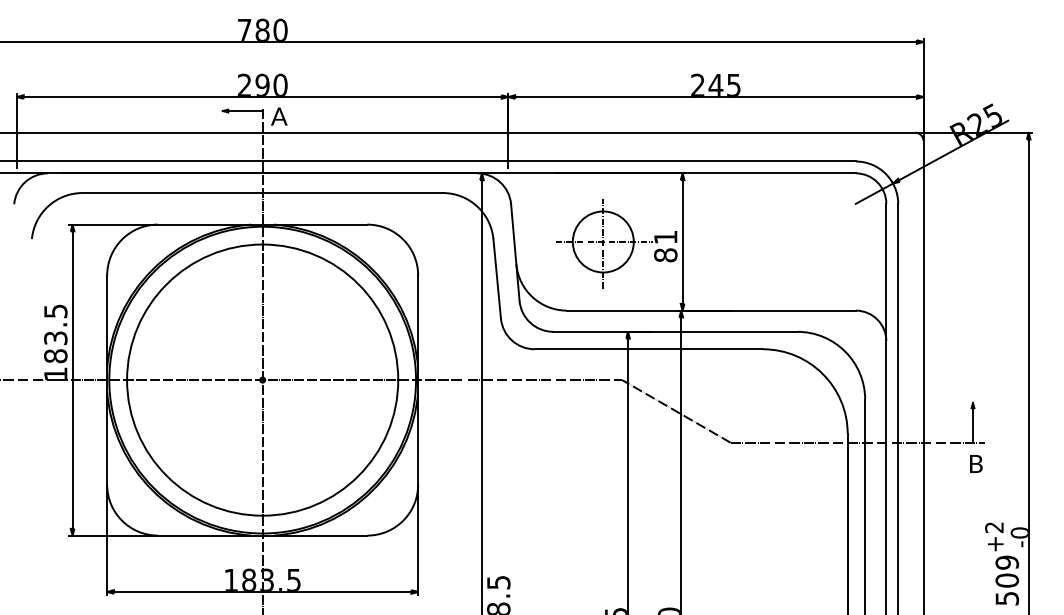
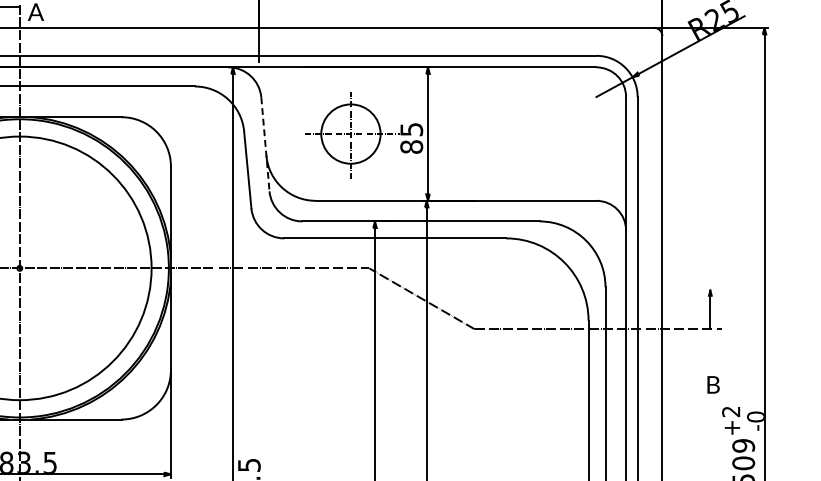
text: (665, 237) -> (411, 129), 81 -> 85
line: (515, 253) -> (265, 145), solid -> dashed
text: (976, 463) -> (713, 384), moved

